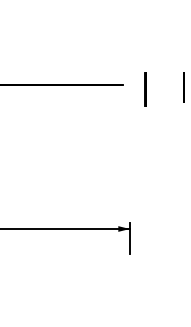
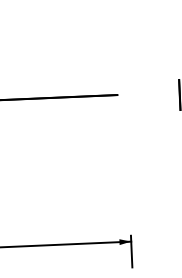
line: (145, 89) -> (140, 98), removed

